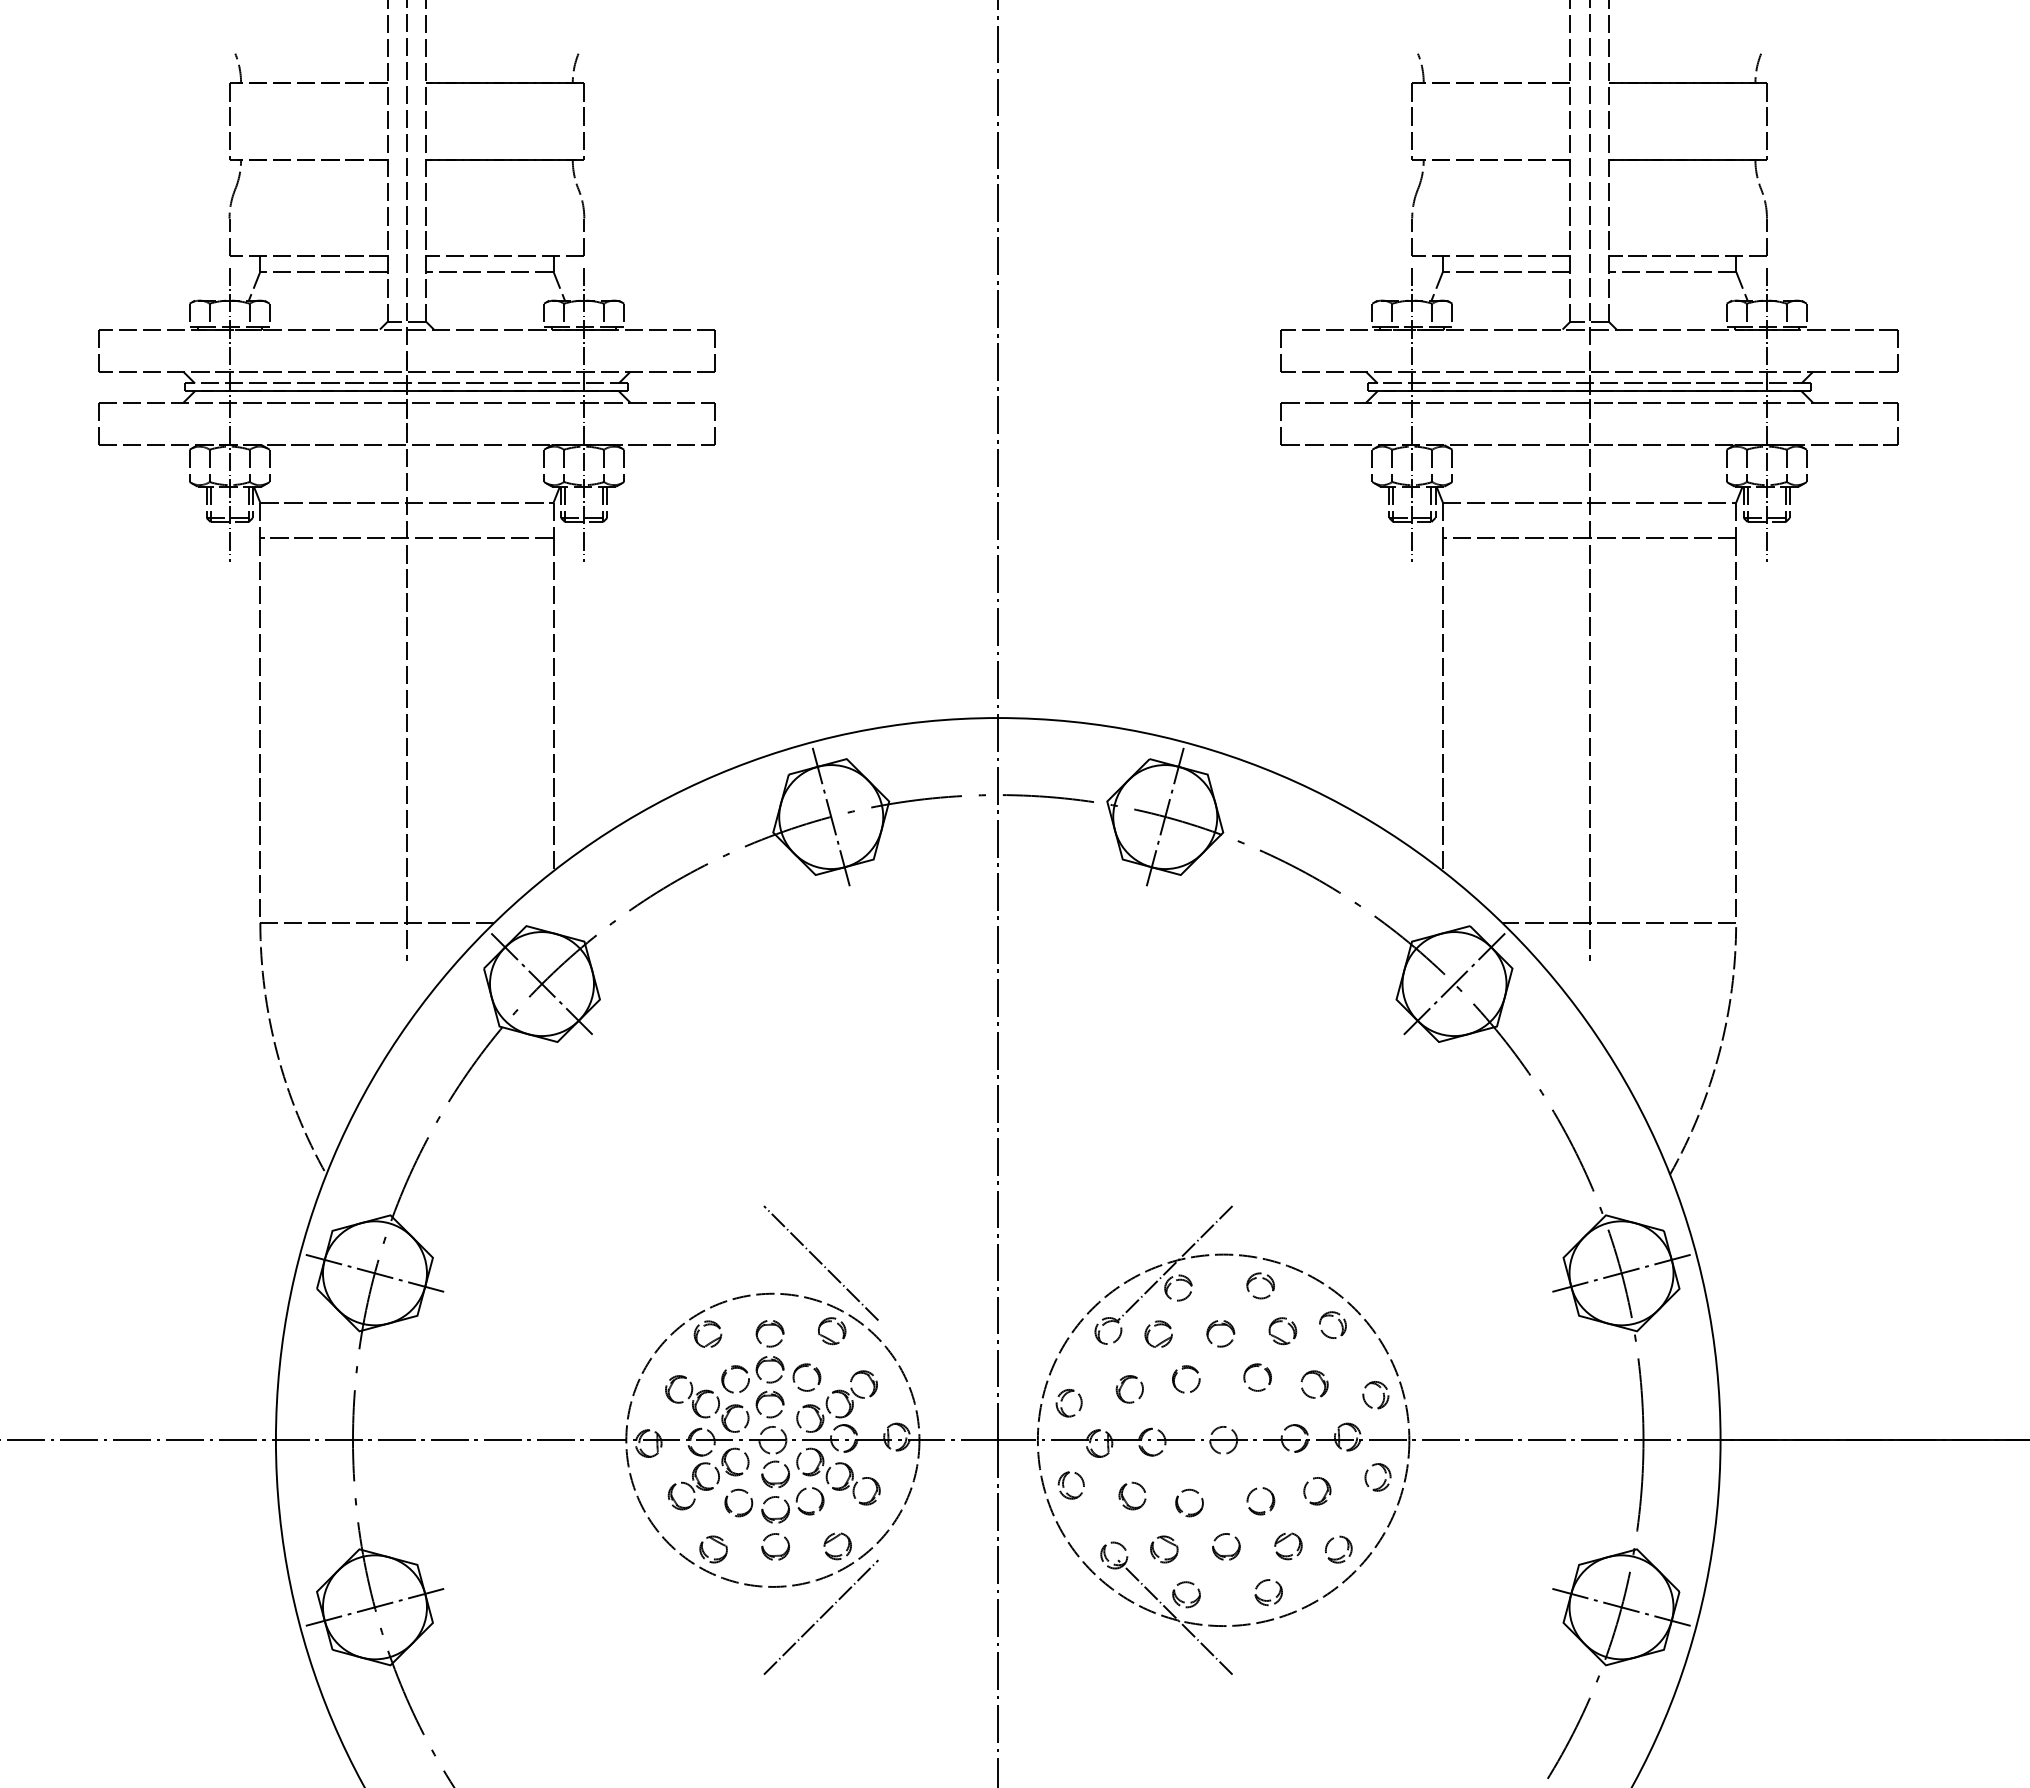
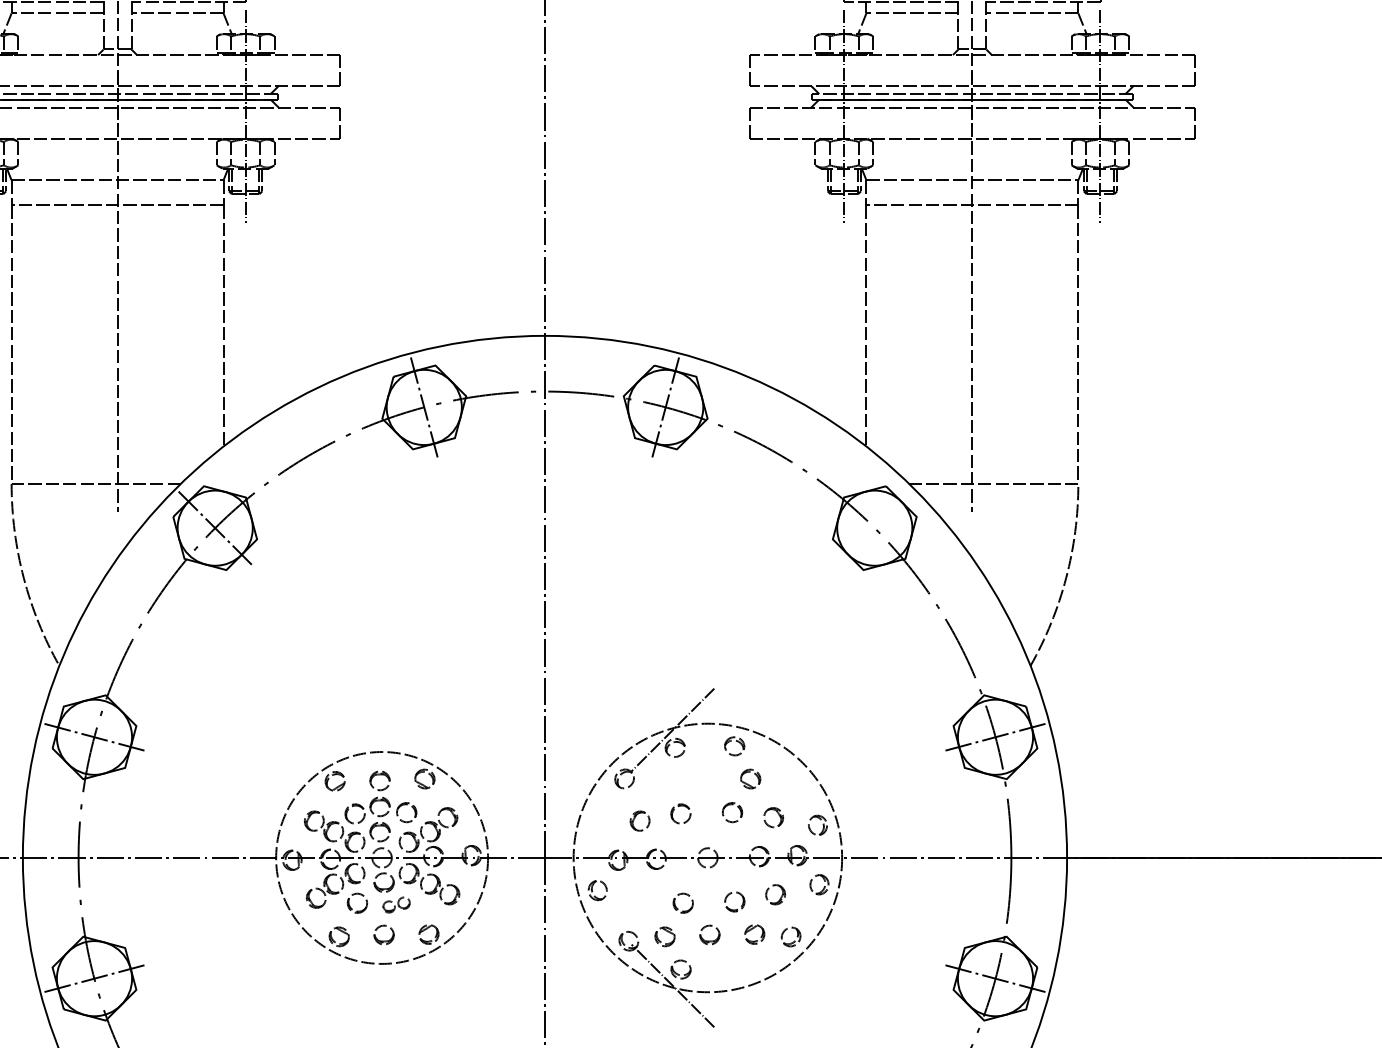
line: (1454, 983) -> (874, 527), removed
line: (820, 1263) -> (416, 730), removed
part: (1338, 1320) -> (790, 771), removed
part: (1220, 1325) -> (705, 774), removed
part: (1156, 1326) -> (659, 775), removed
part: (1062, 1401) -> (591, 829), removed
part: (1126, 1500) -> (637, 901), removed
part: (792, 1505) -> (396, 905), size x0.6
part: (1268, 1599) -> (740, 973), removed
line: (820, 1617) -> (416, 986), removed

